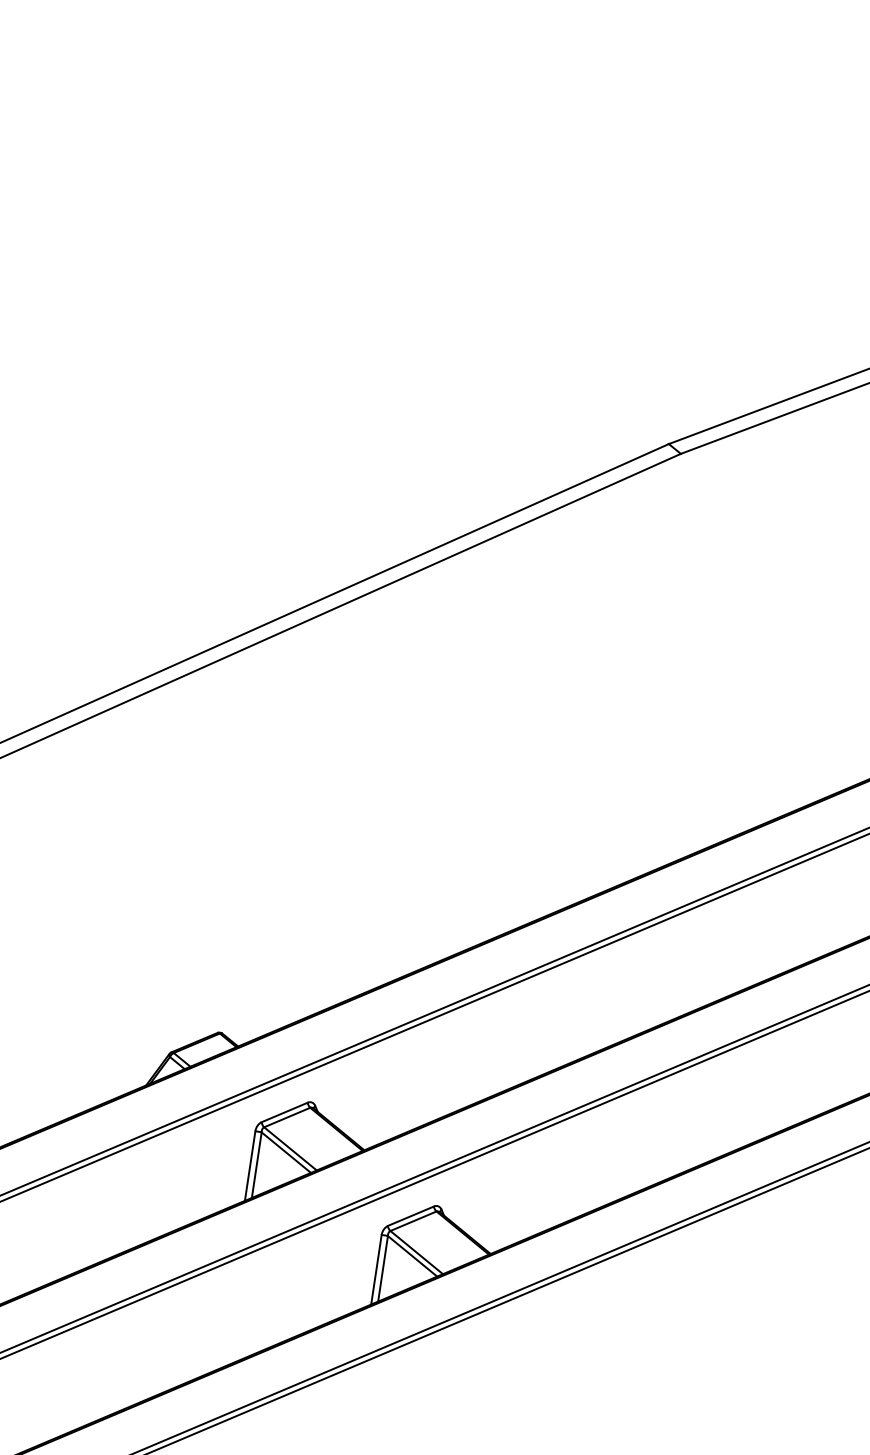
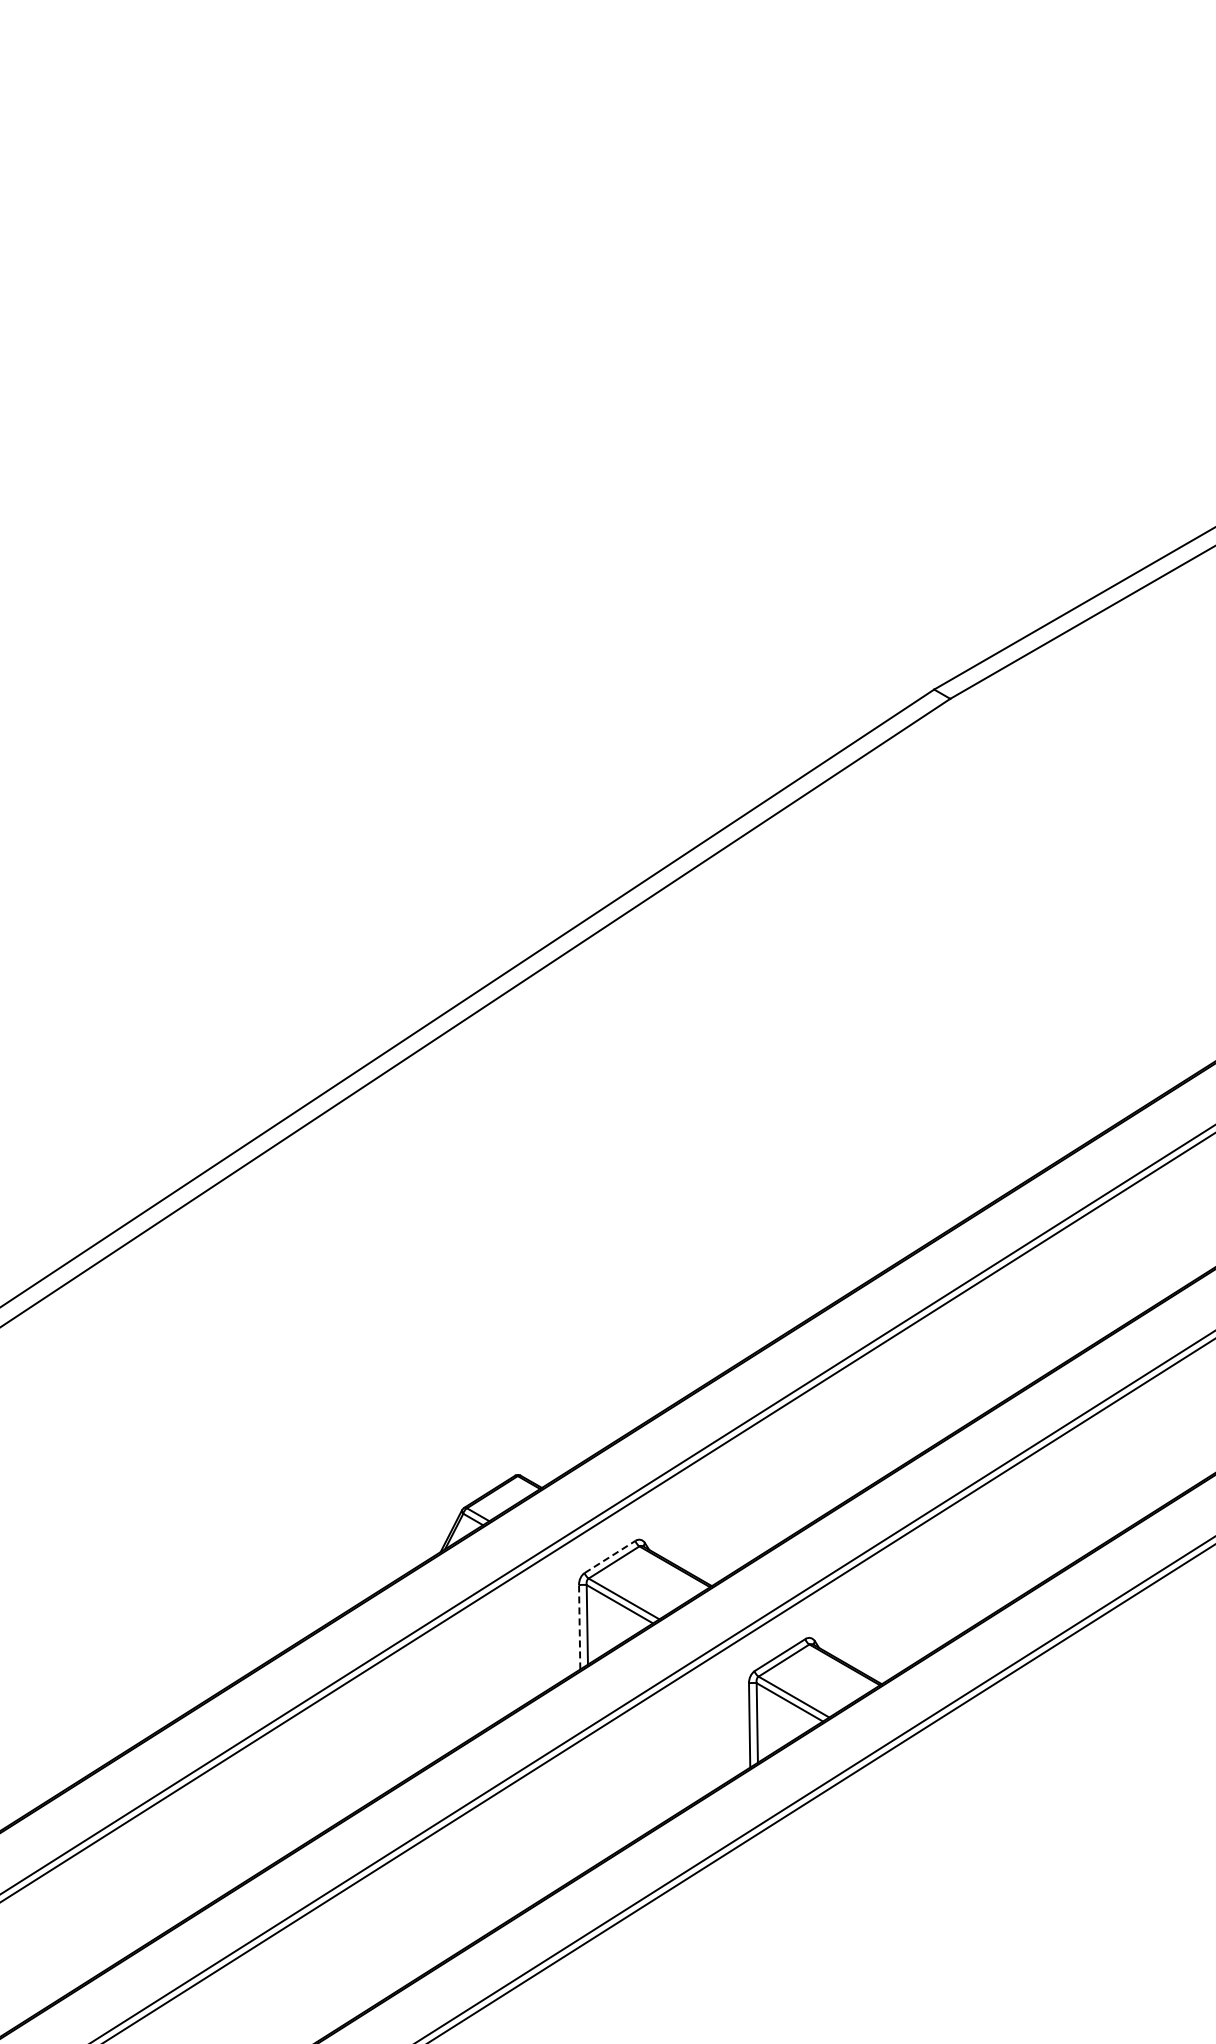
line: (285, 1112) -> (610, 1556), solid -> dashed
line: (250, 1165) -> (579, 1626), solid -> dashed

